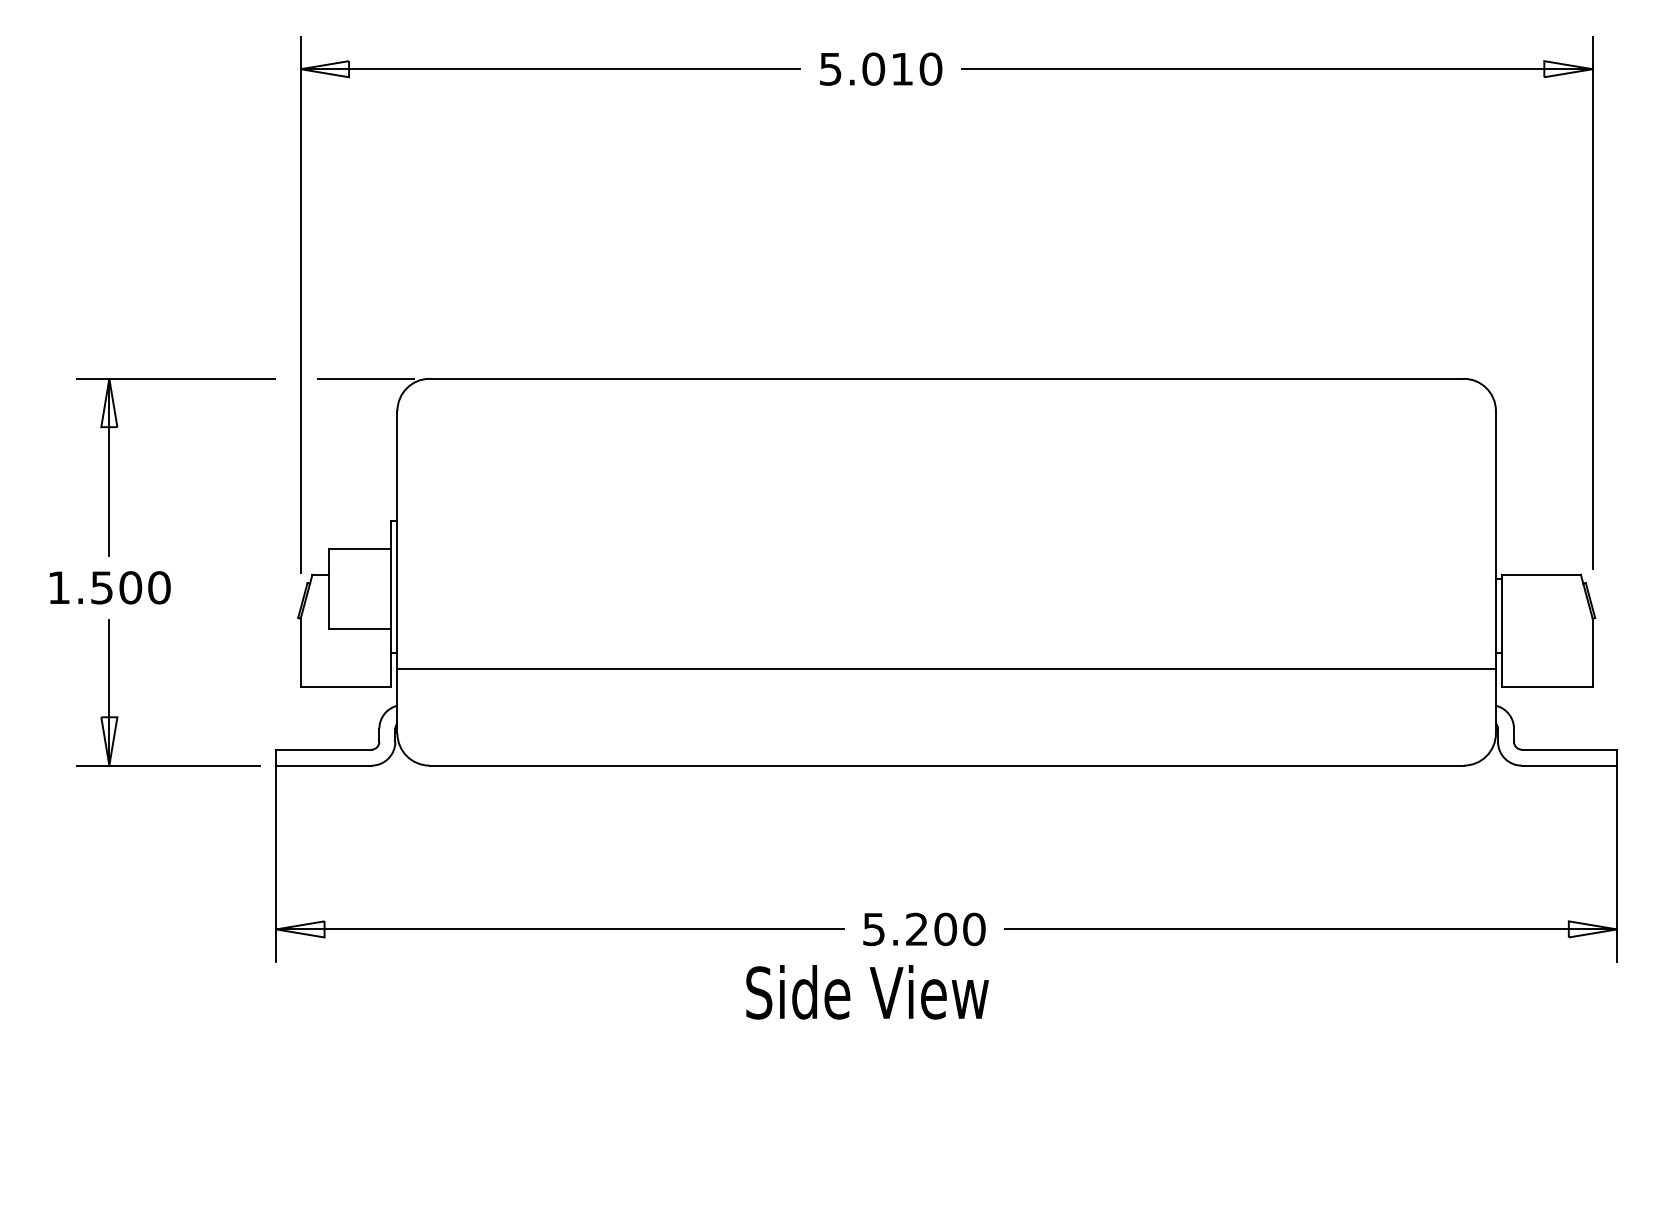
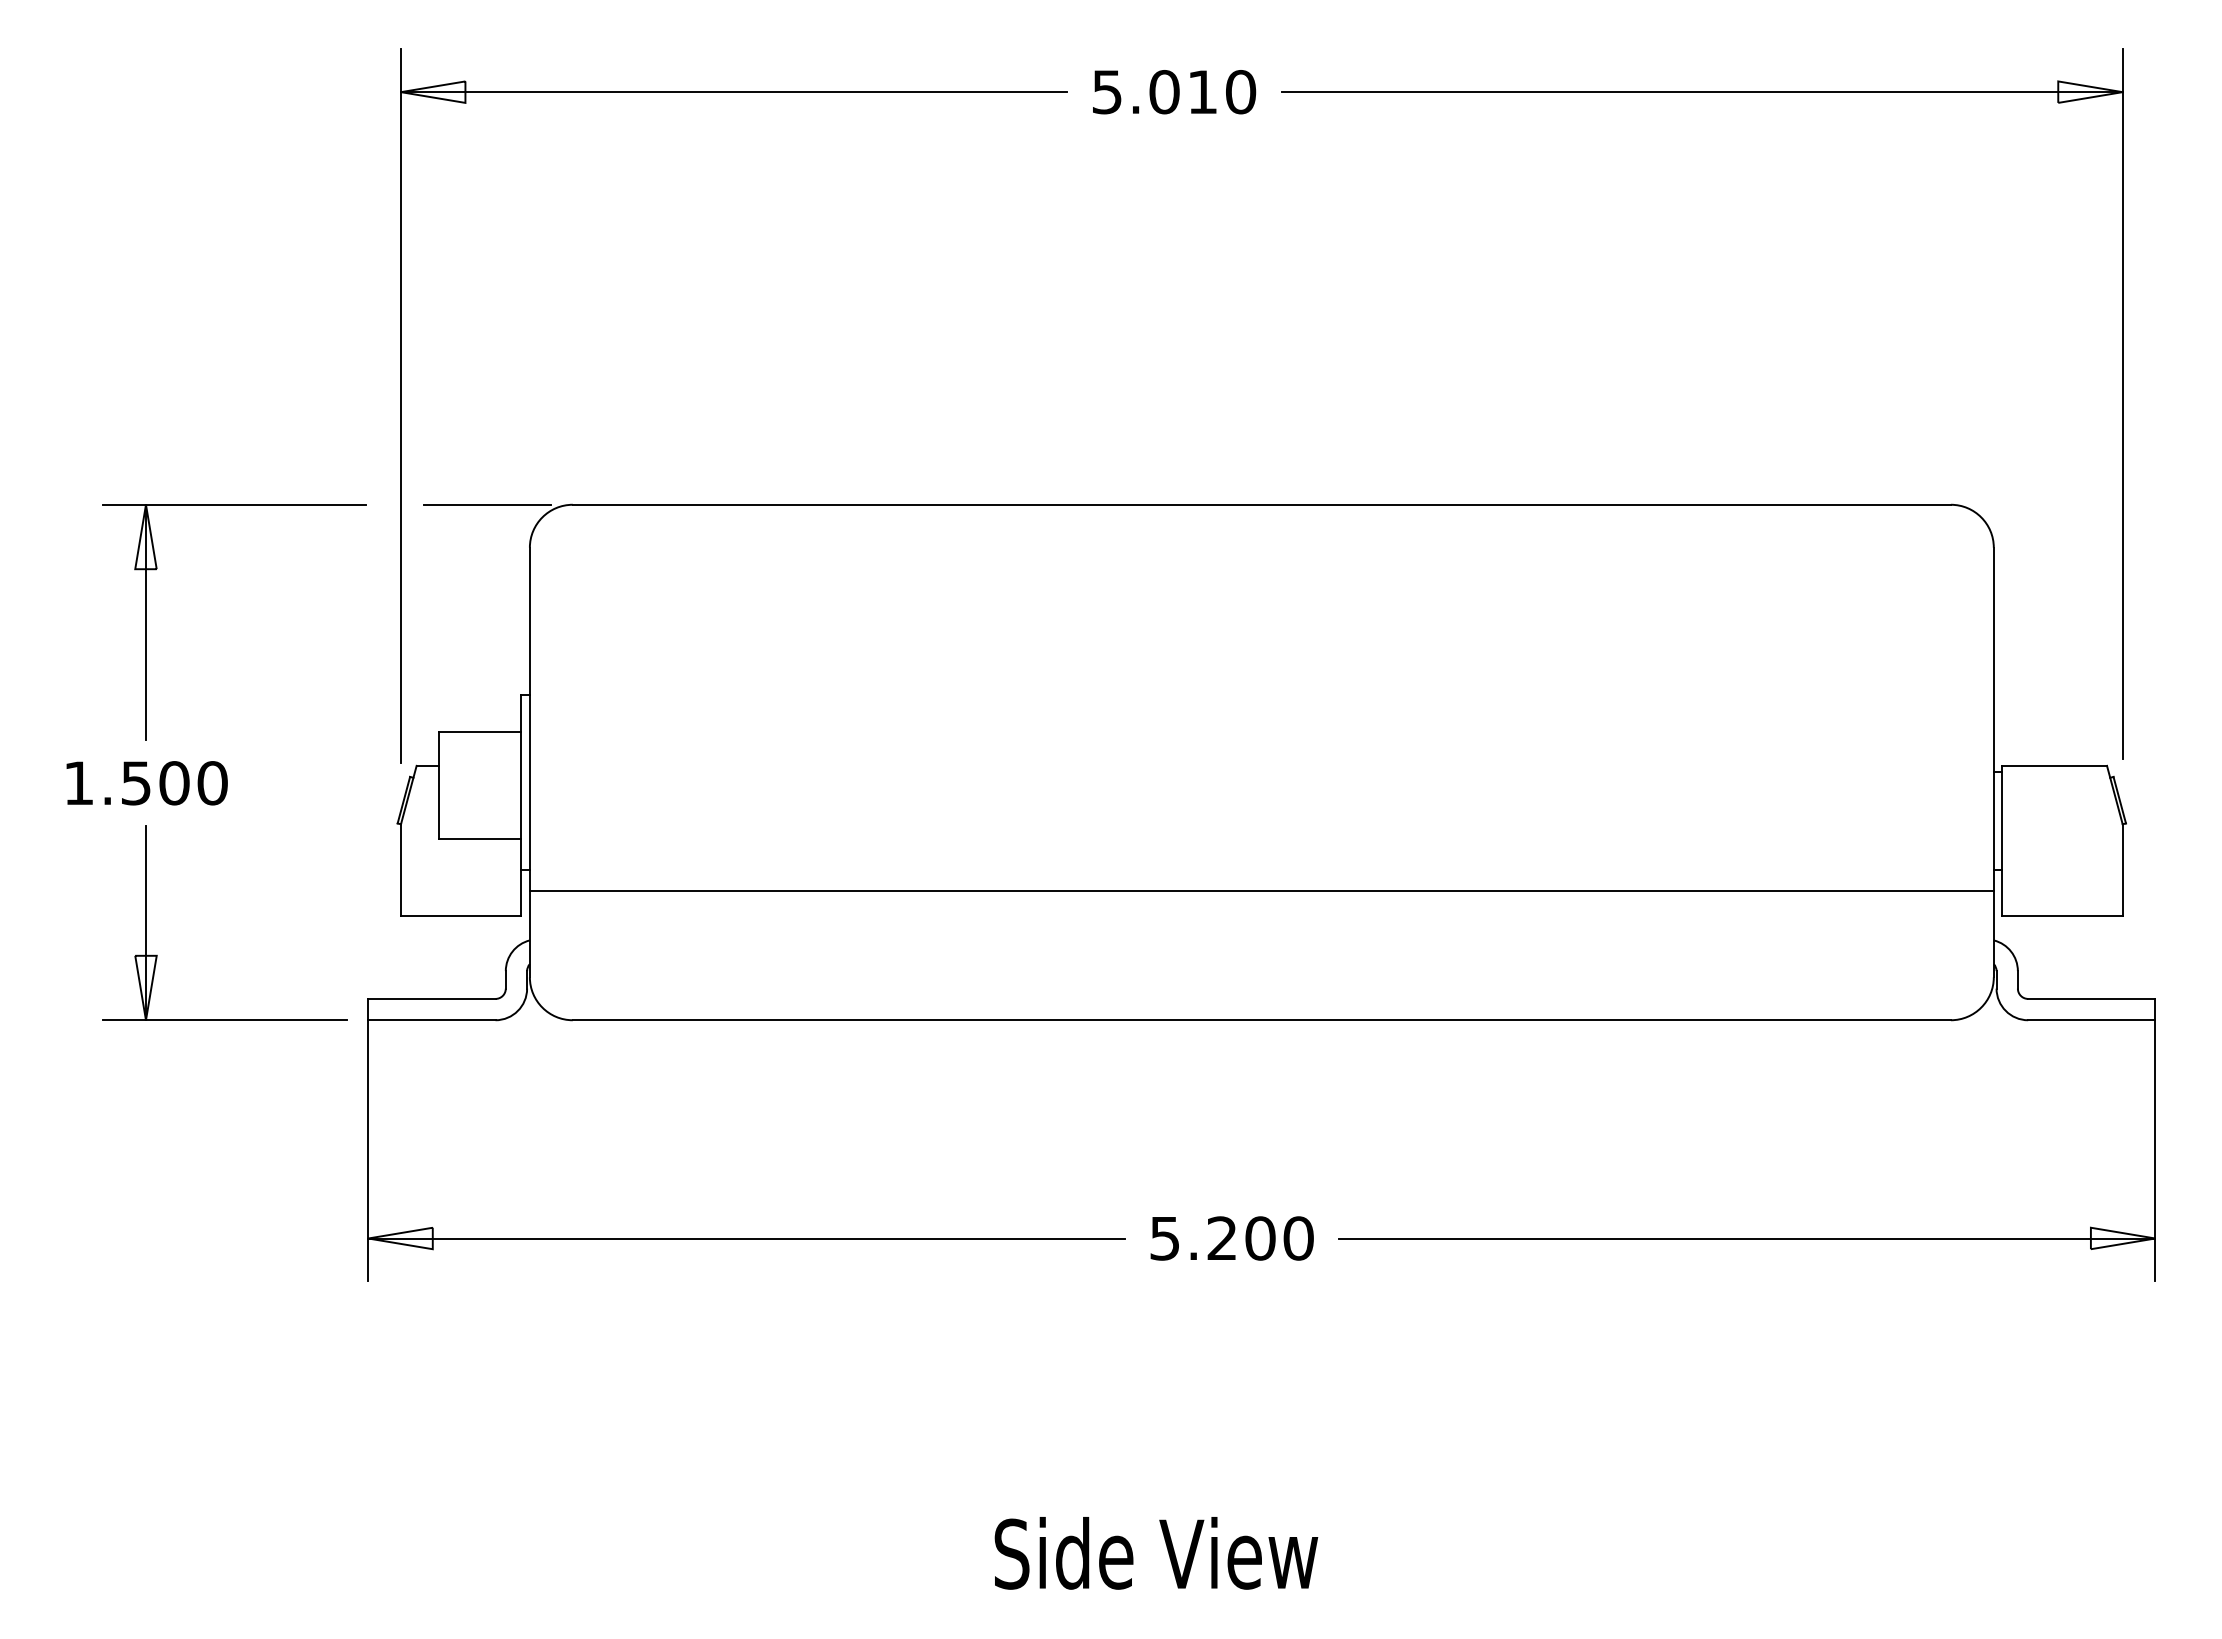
text: (867, 992) -> (1156, 1553), moved

